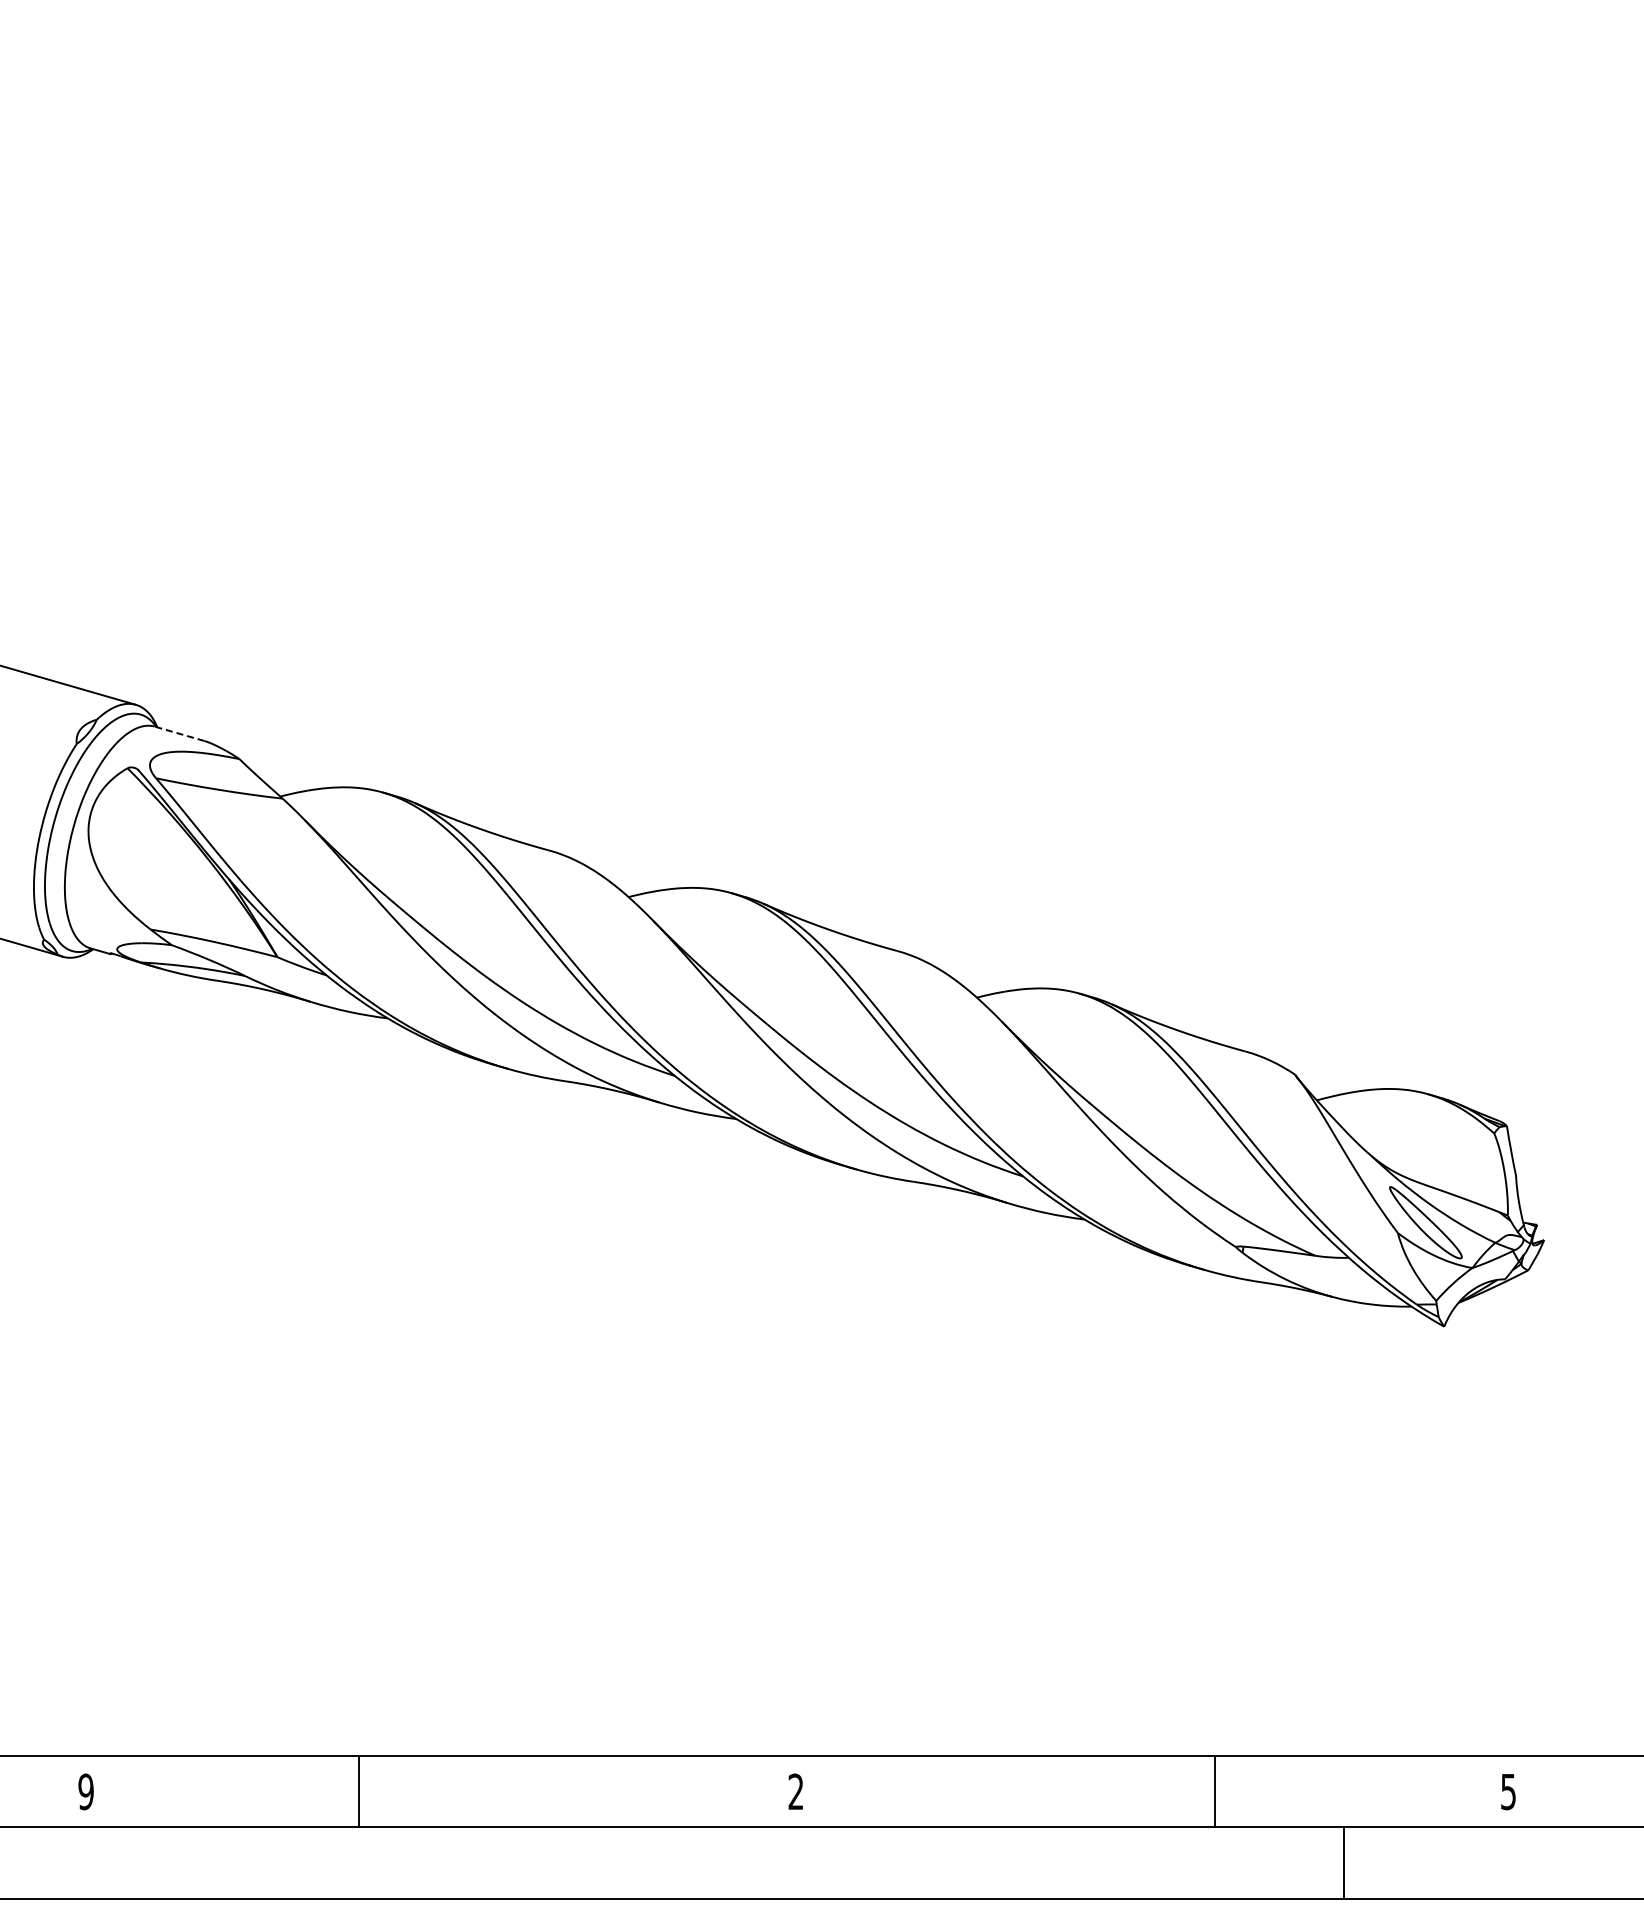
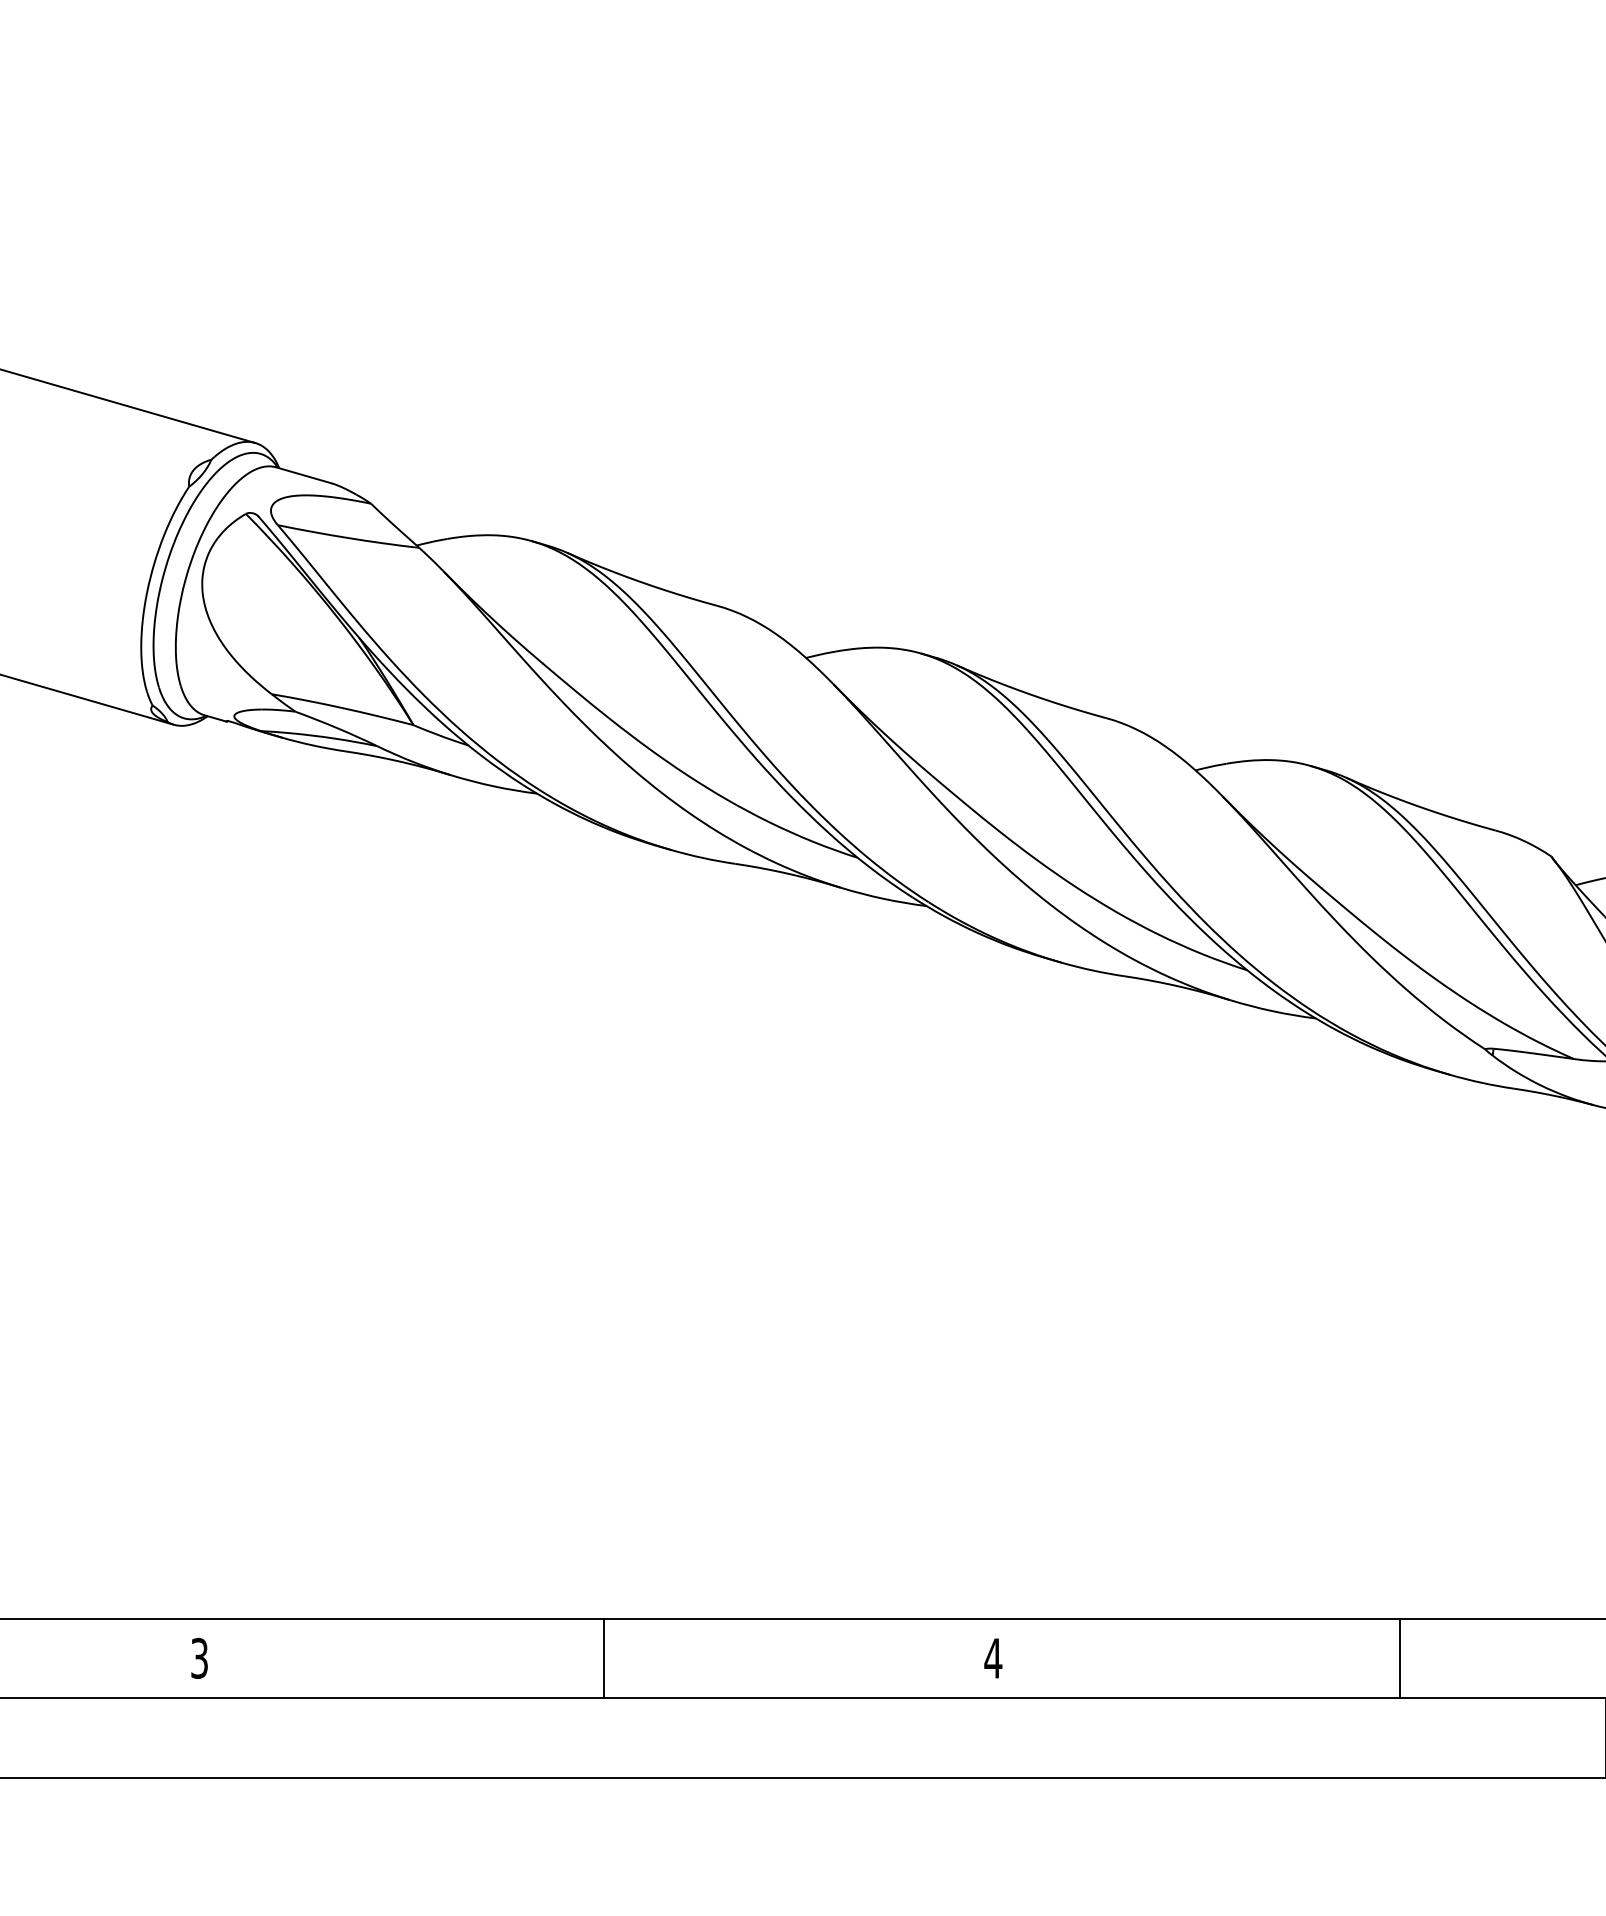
line: (179, 733) -> (303, 475), dashed -> solid
text: (85, 1791) -> (198, 1657), 9 -> 3
line: (359, 1791) -> (604, 1657), moved
text: (796, 1791) -> (993, 1657), 2 -> 4
line: (1215, 1791) -> (1399, 1657), moved

